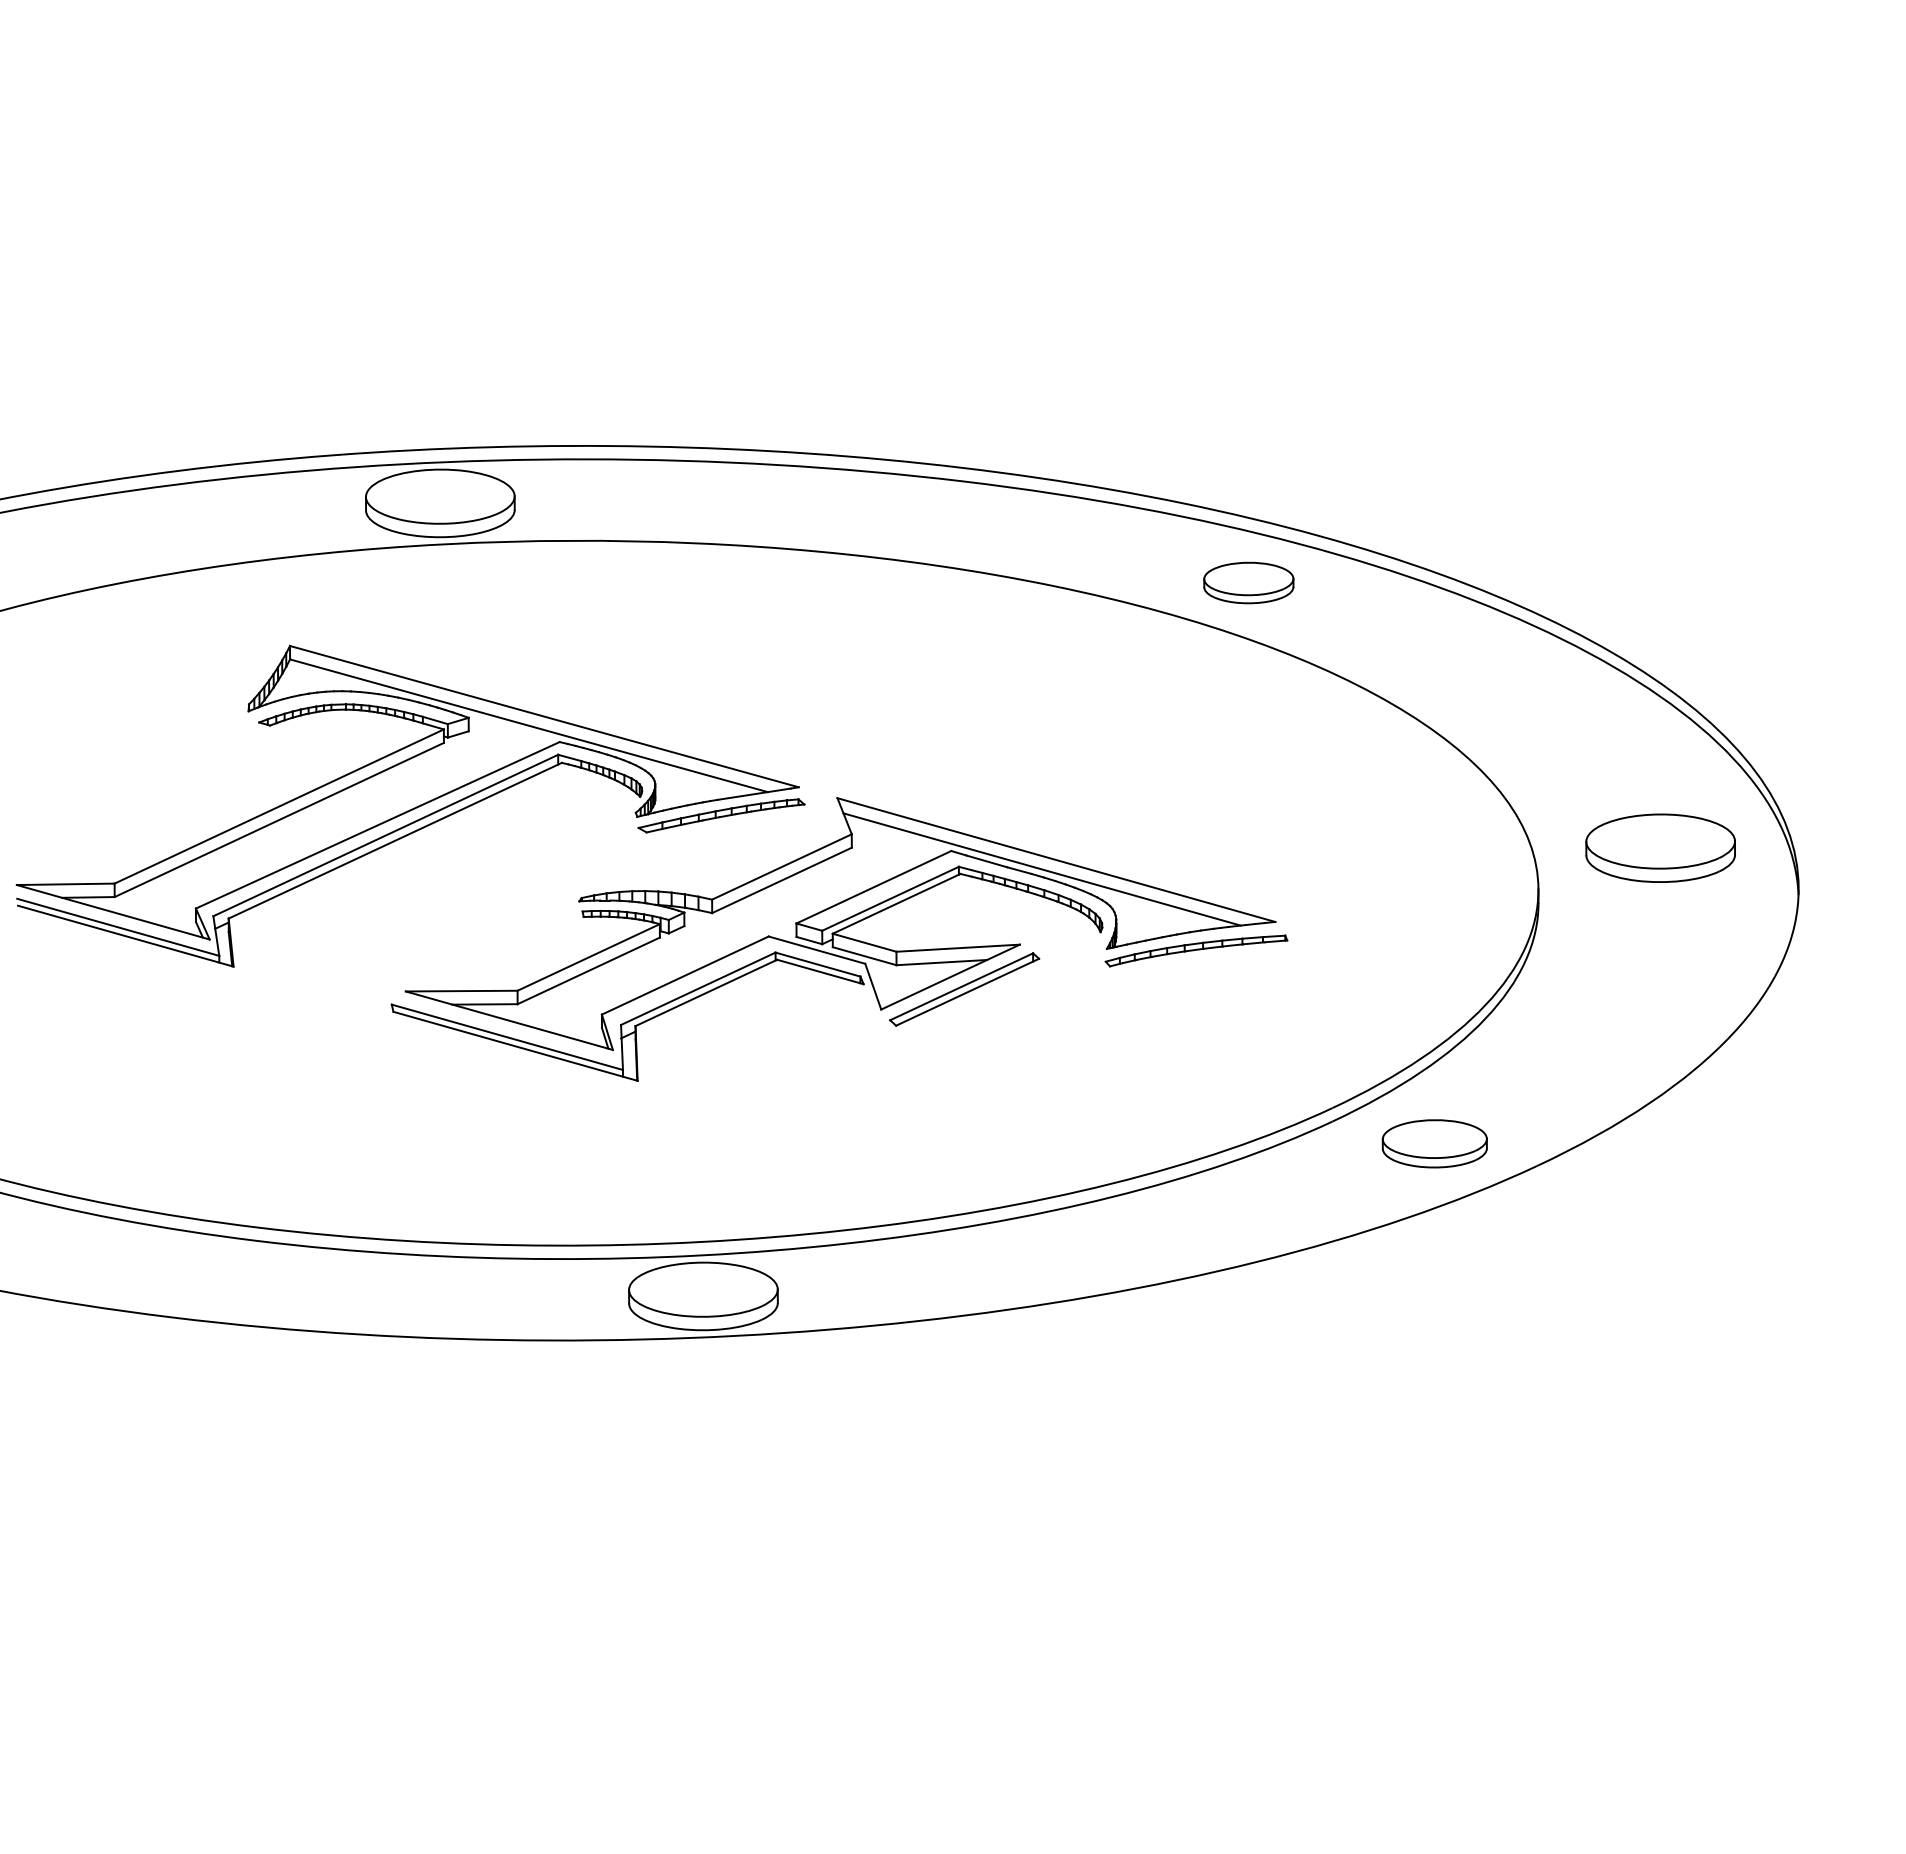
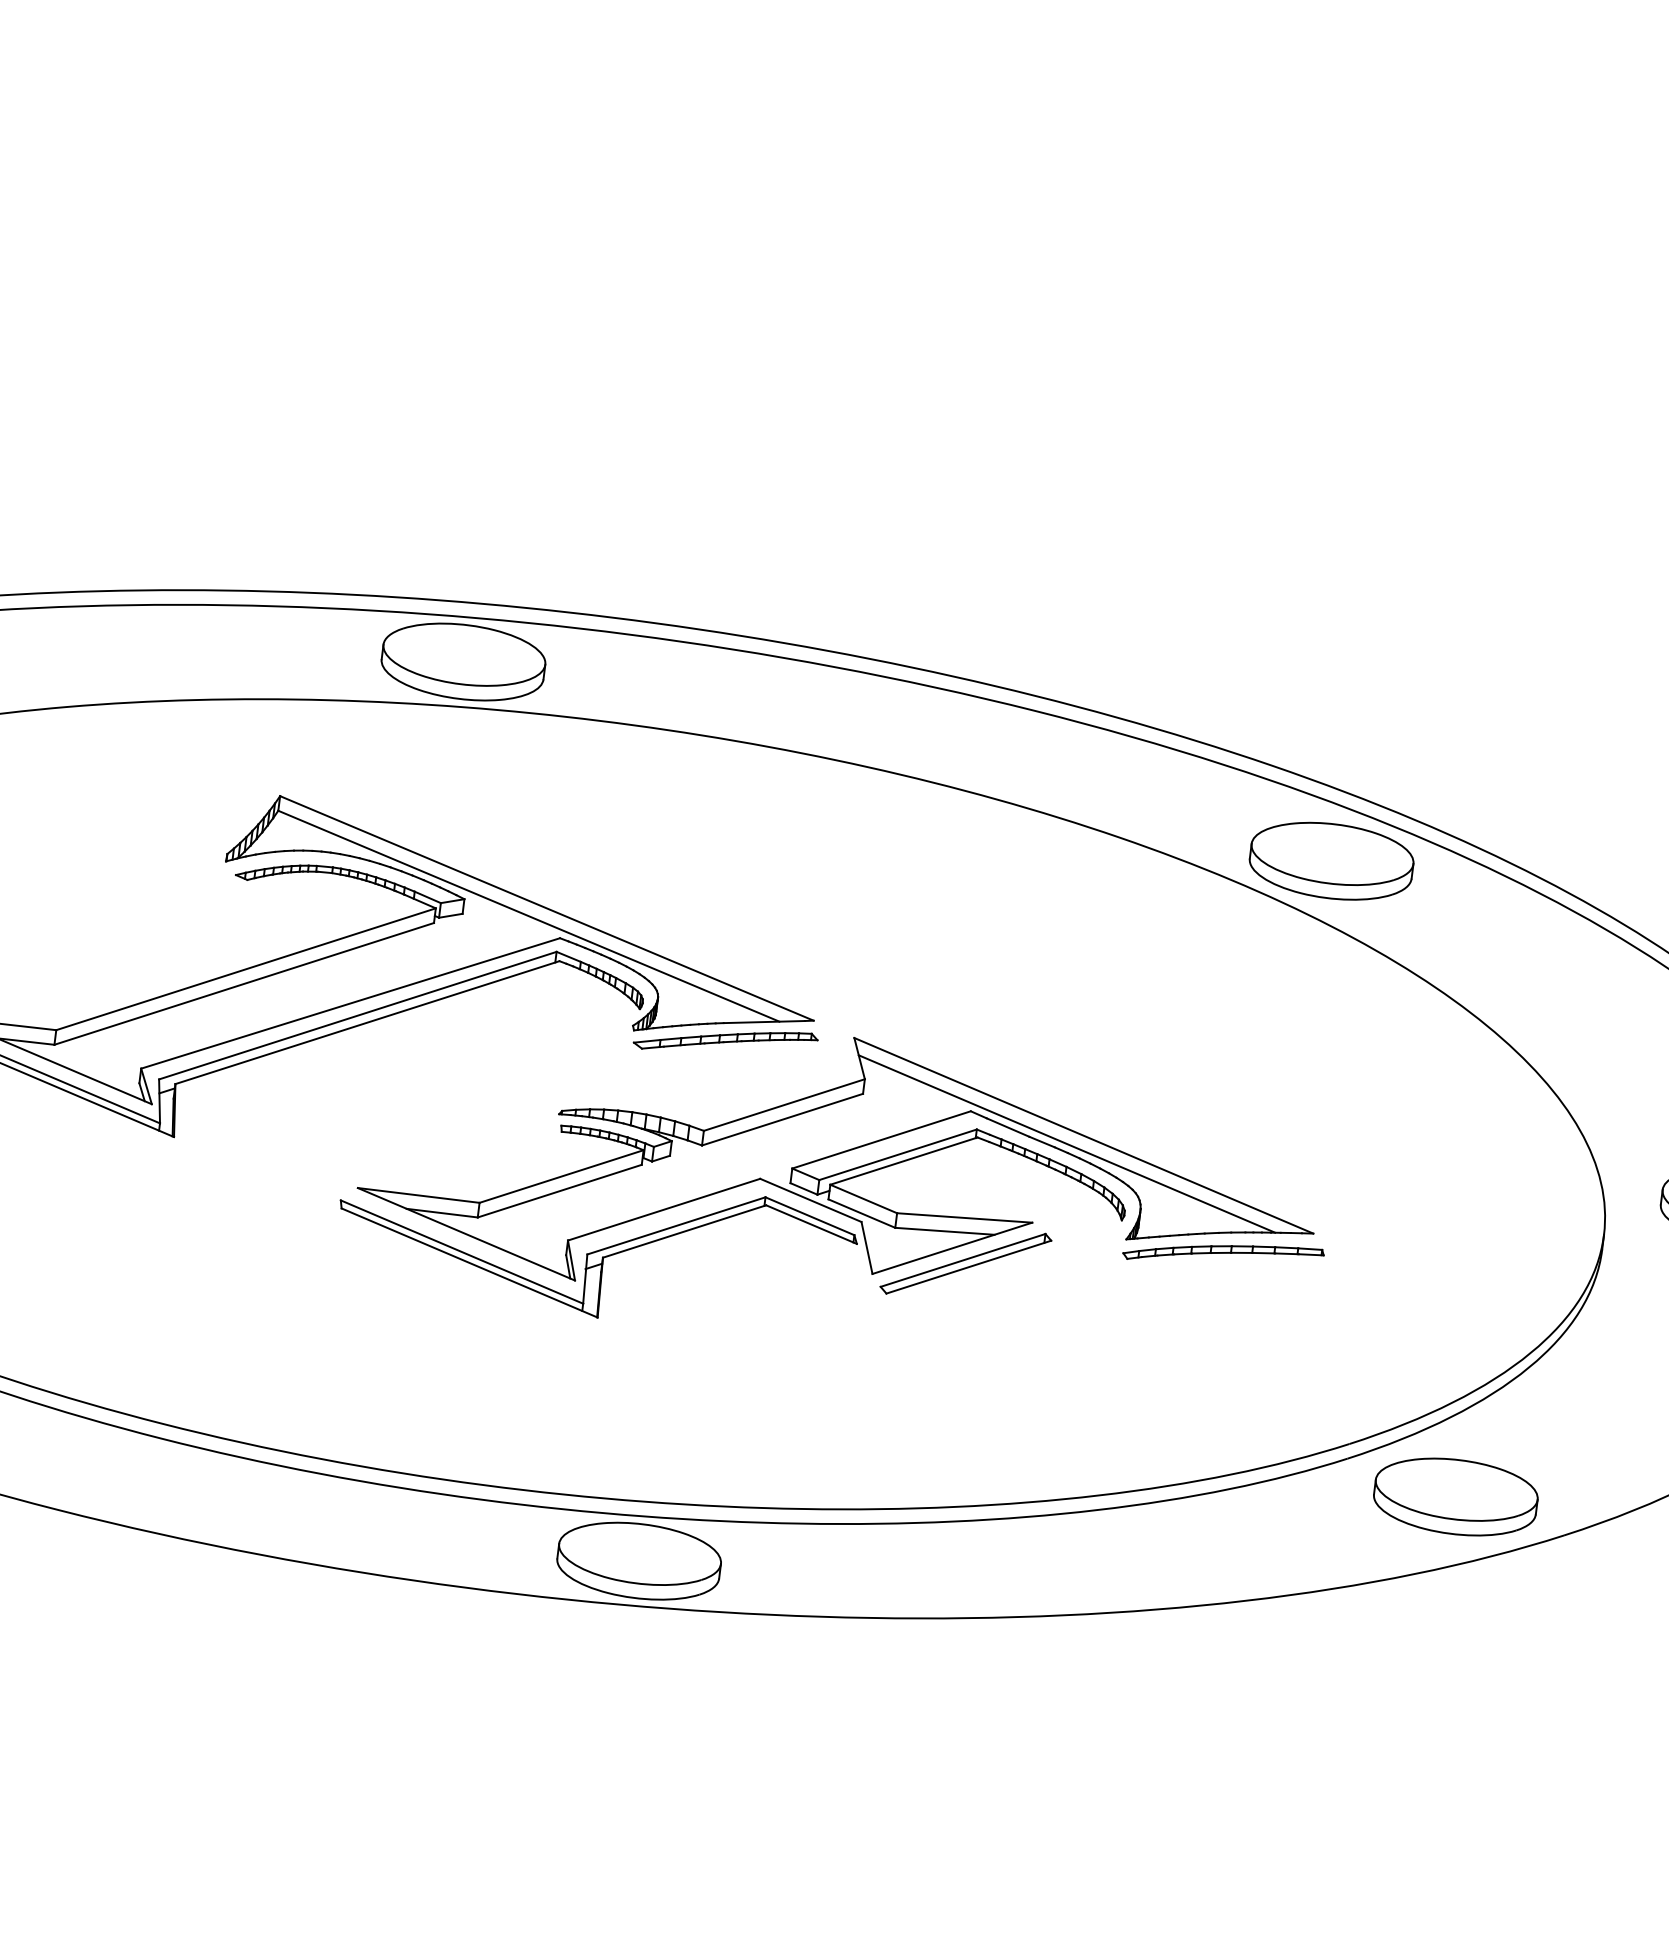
part: (1248, 582) -> (1331, 860), size x1.67
part: (1434, 1143) -> (1455, 1496), size x1.43

